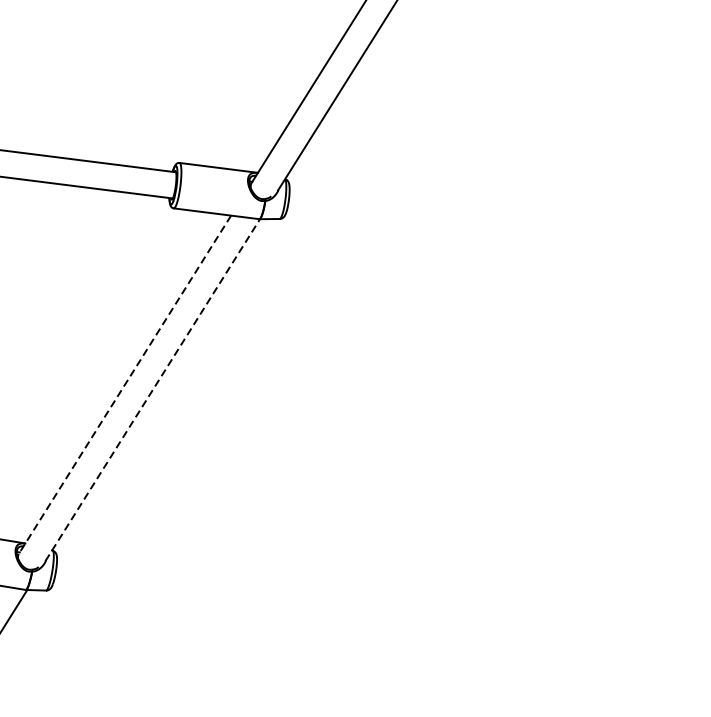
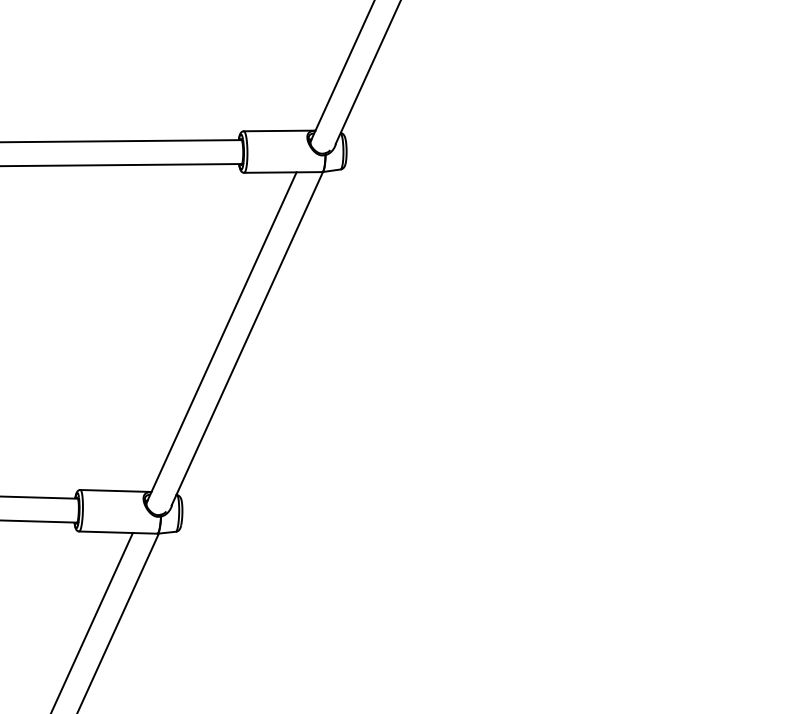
line: (124, 384) -> (221, 337), dashed -> solid
line: (152, 389) -> (247, 338), dashed -> solid

